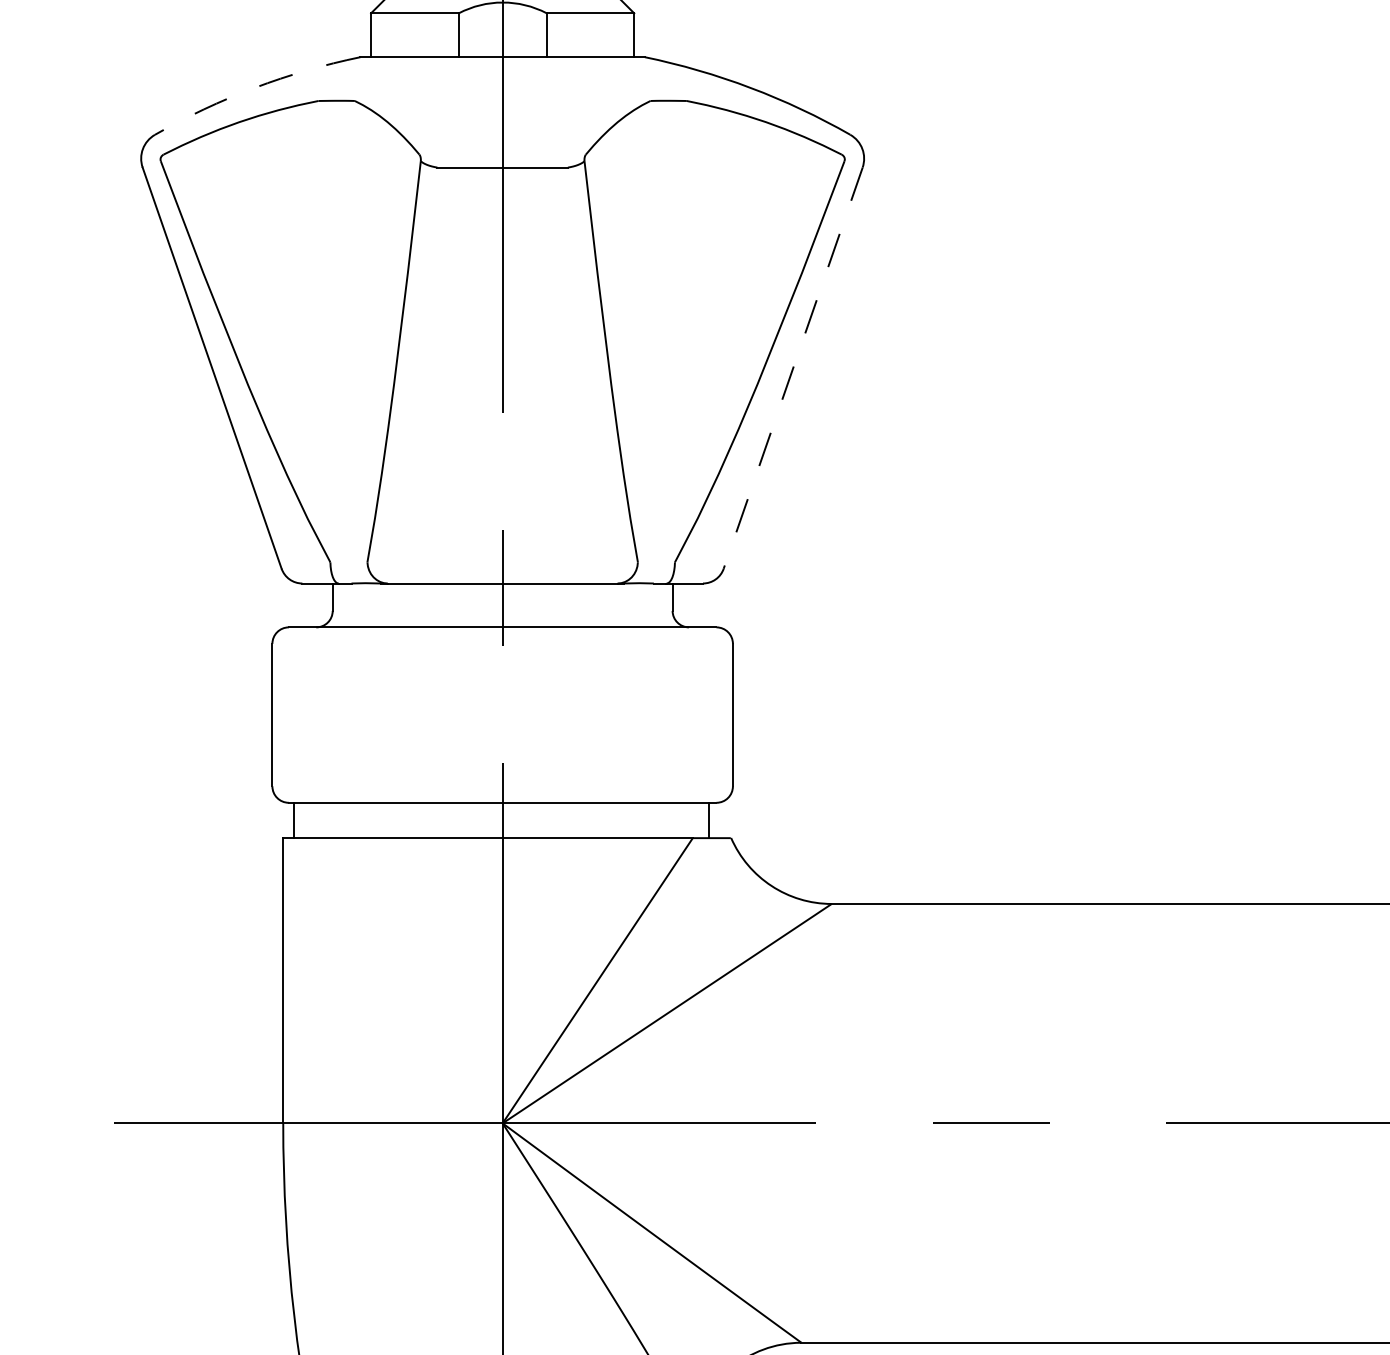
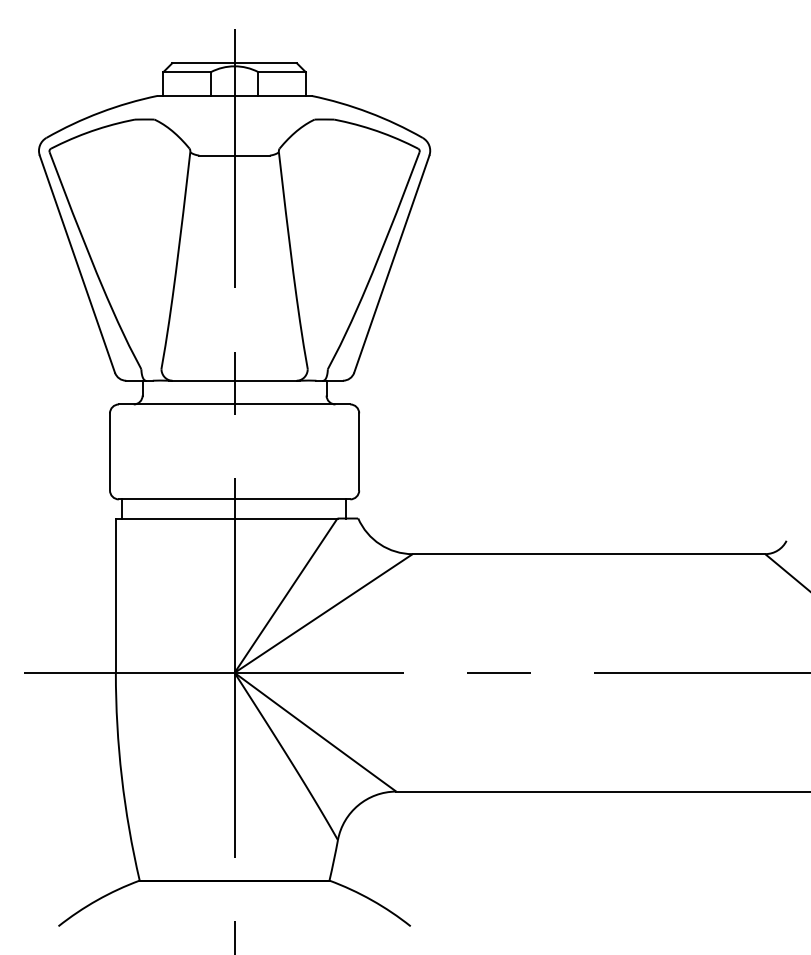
arc: (254, 87) -> (100, 112), dashed -> solid
line: (792, 368) -> (391, 264), dashed -> solid

